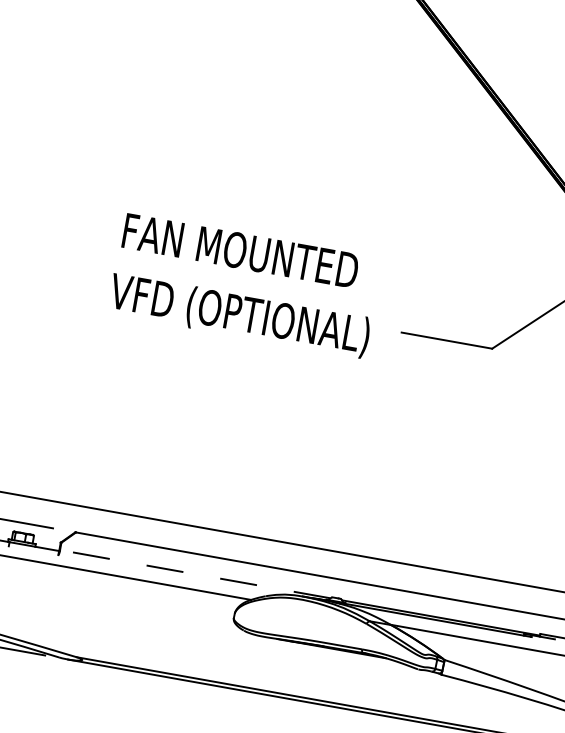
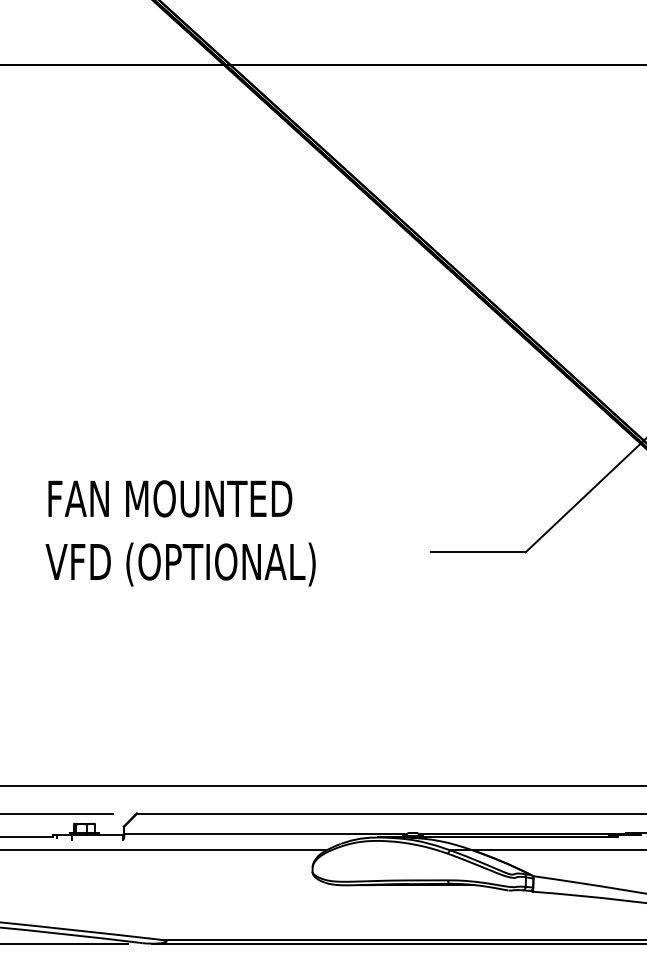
text: (244, 285) -> (180, 533), moved
line: (195, 574) -> (265, 834), dashed -> solid

